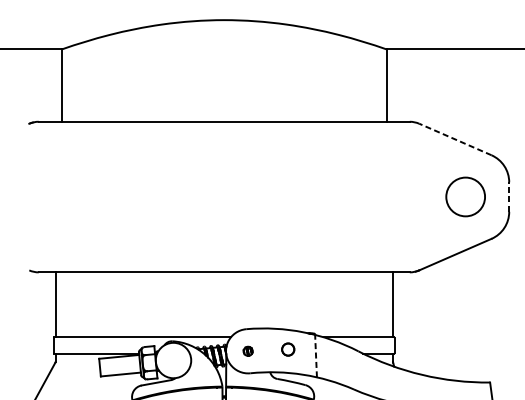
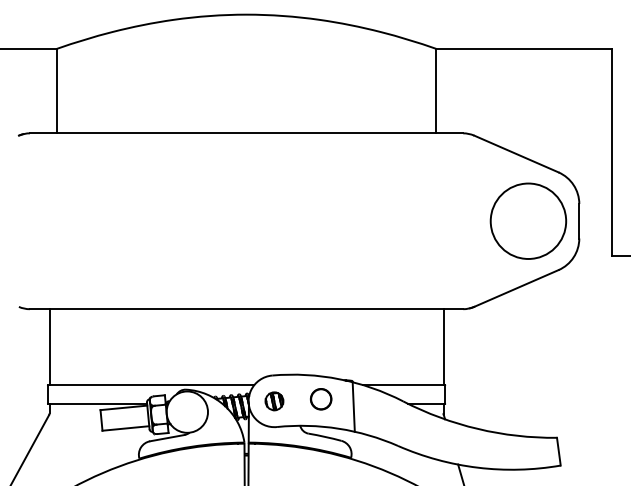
line: (454, 139) -> (515, 153), dashed -> solid
circle: (465, 196) -> (528, 220), size x1.67
line: (509, 196) -> (579, 220), dashed -> solid
circle: (288, 349) -> (321, 399), size x1.43
part: (248, 351) -> (274, 401), size x1.67
line: (315, 355) -> (353, 406), dashed -> solid

